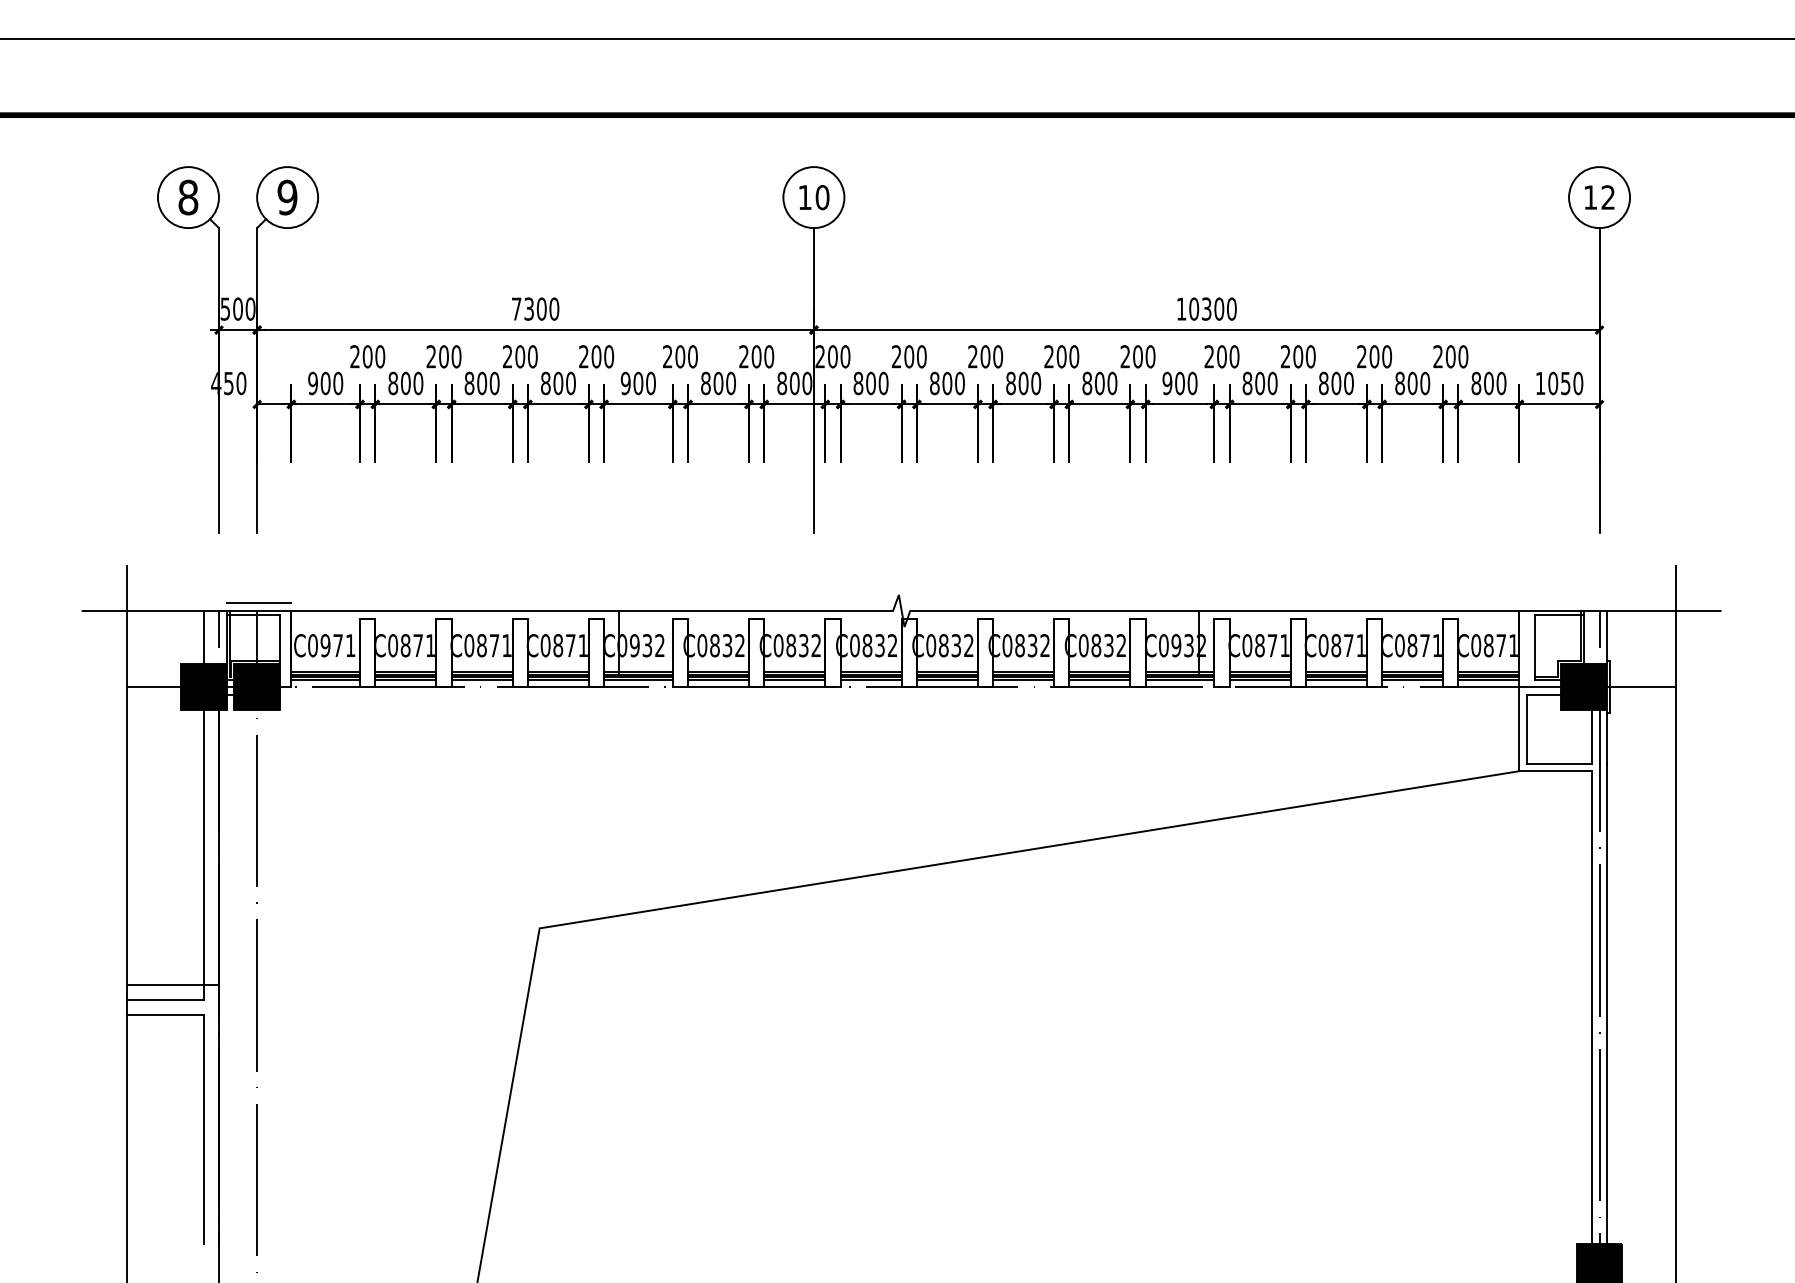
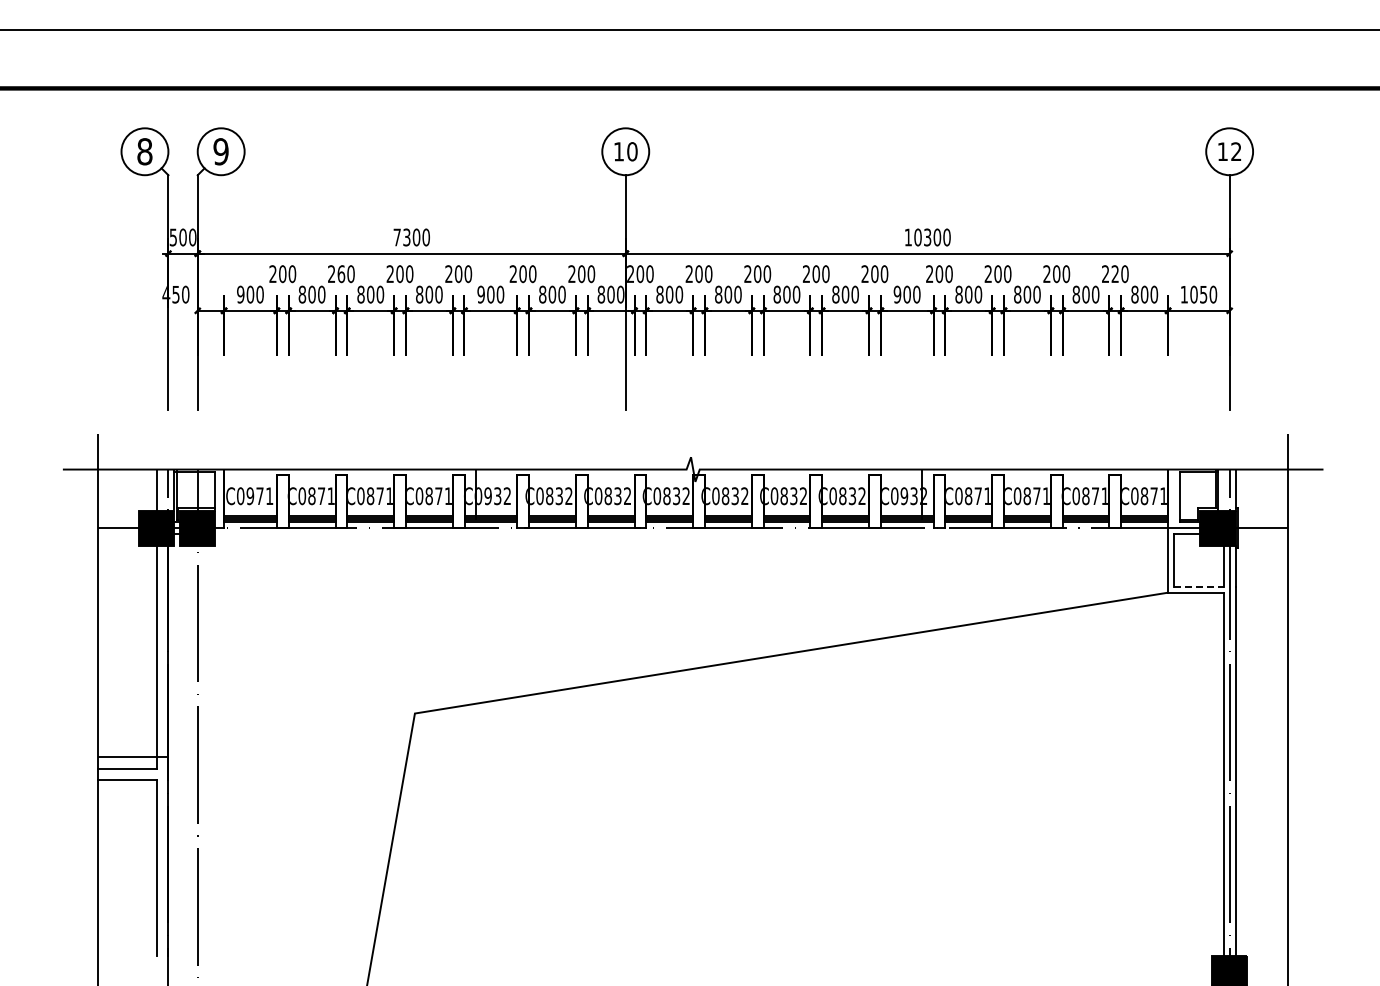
text: (444, 355) -> (341, 273), 200 -> 260
text: (1451, 357) -> (1115, 274), 200 -> 220
line: (259, 603) -> (199, 463), removed
line: (1559, 763) -> (1198, 586), solid -> dashed

